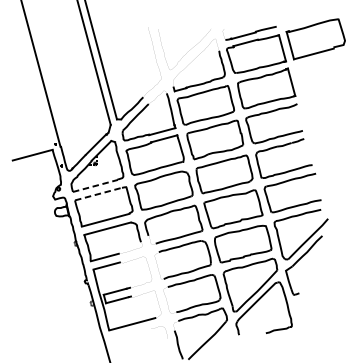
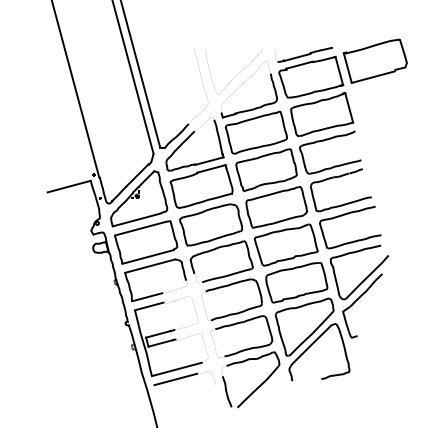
line: (95, 185) -> (137, 219), dashed -> solid
line: (98, 193) -> (140, 228), dashed -> solid
line: (131, 333) -> (175, 379), added

